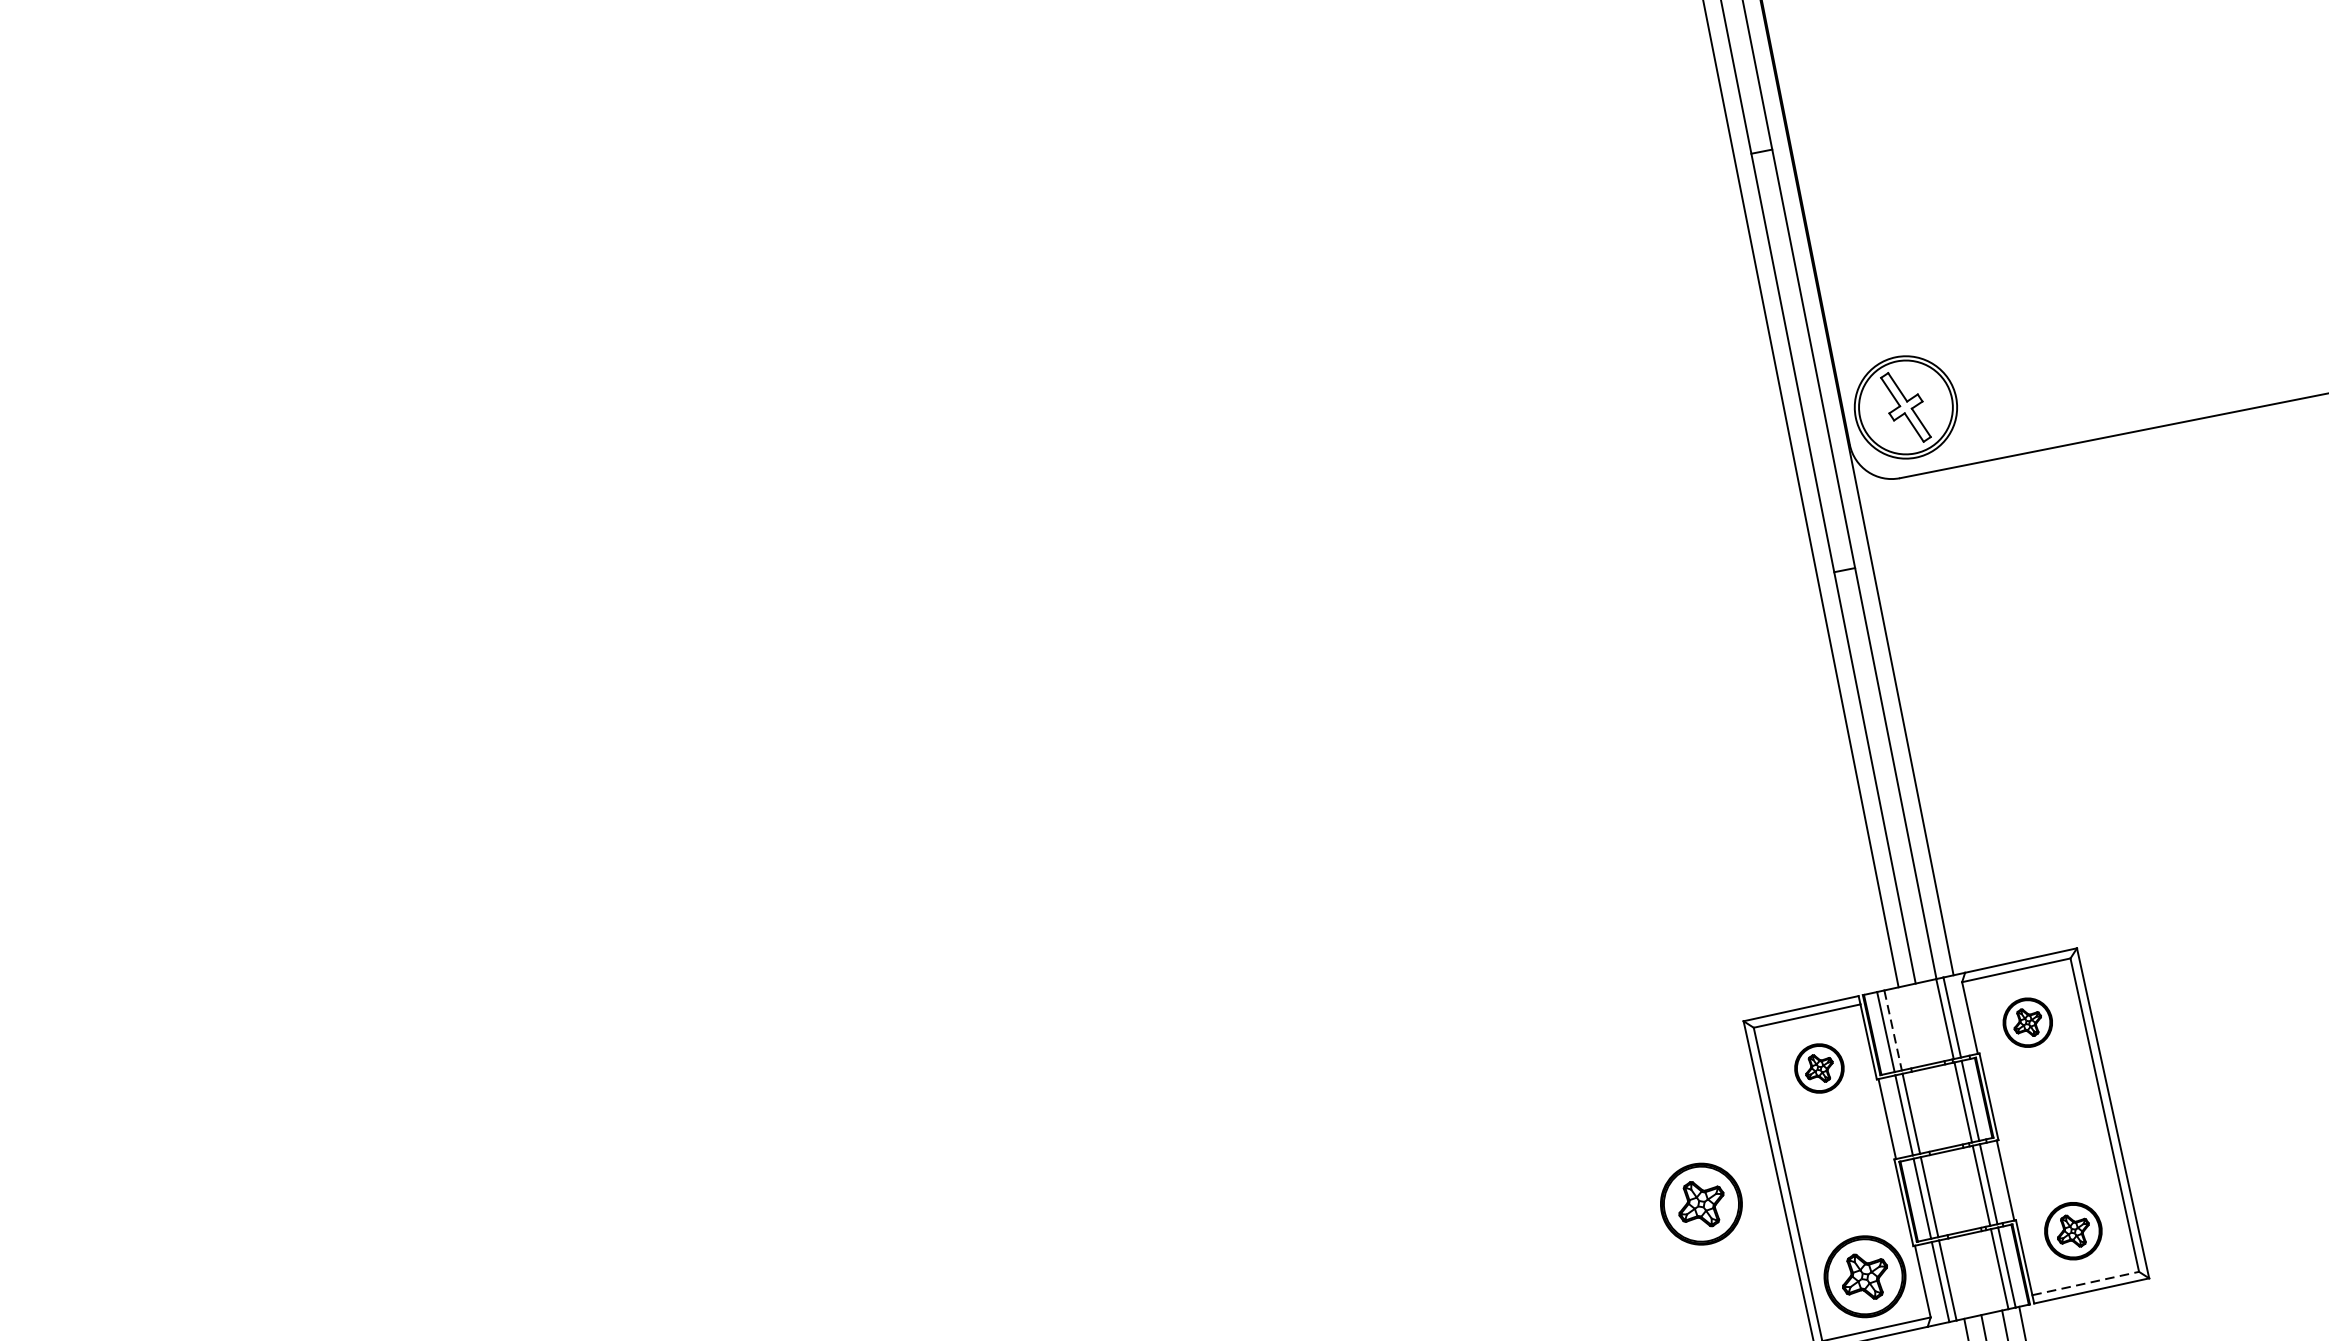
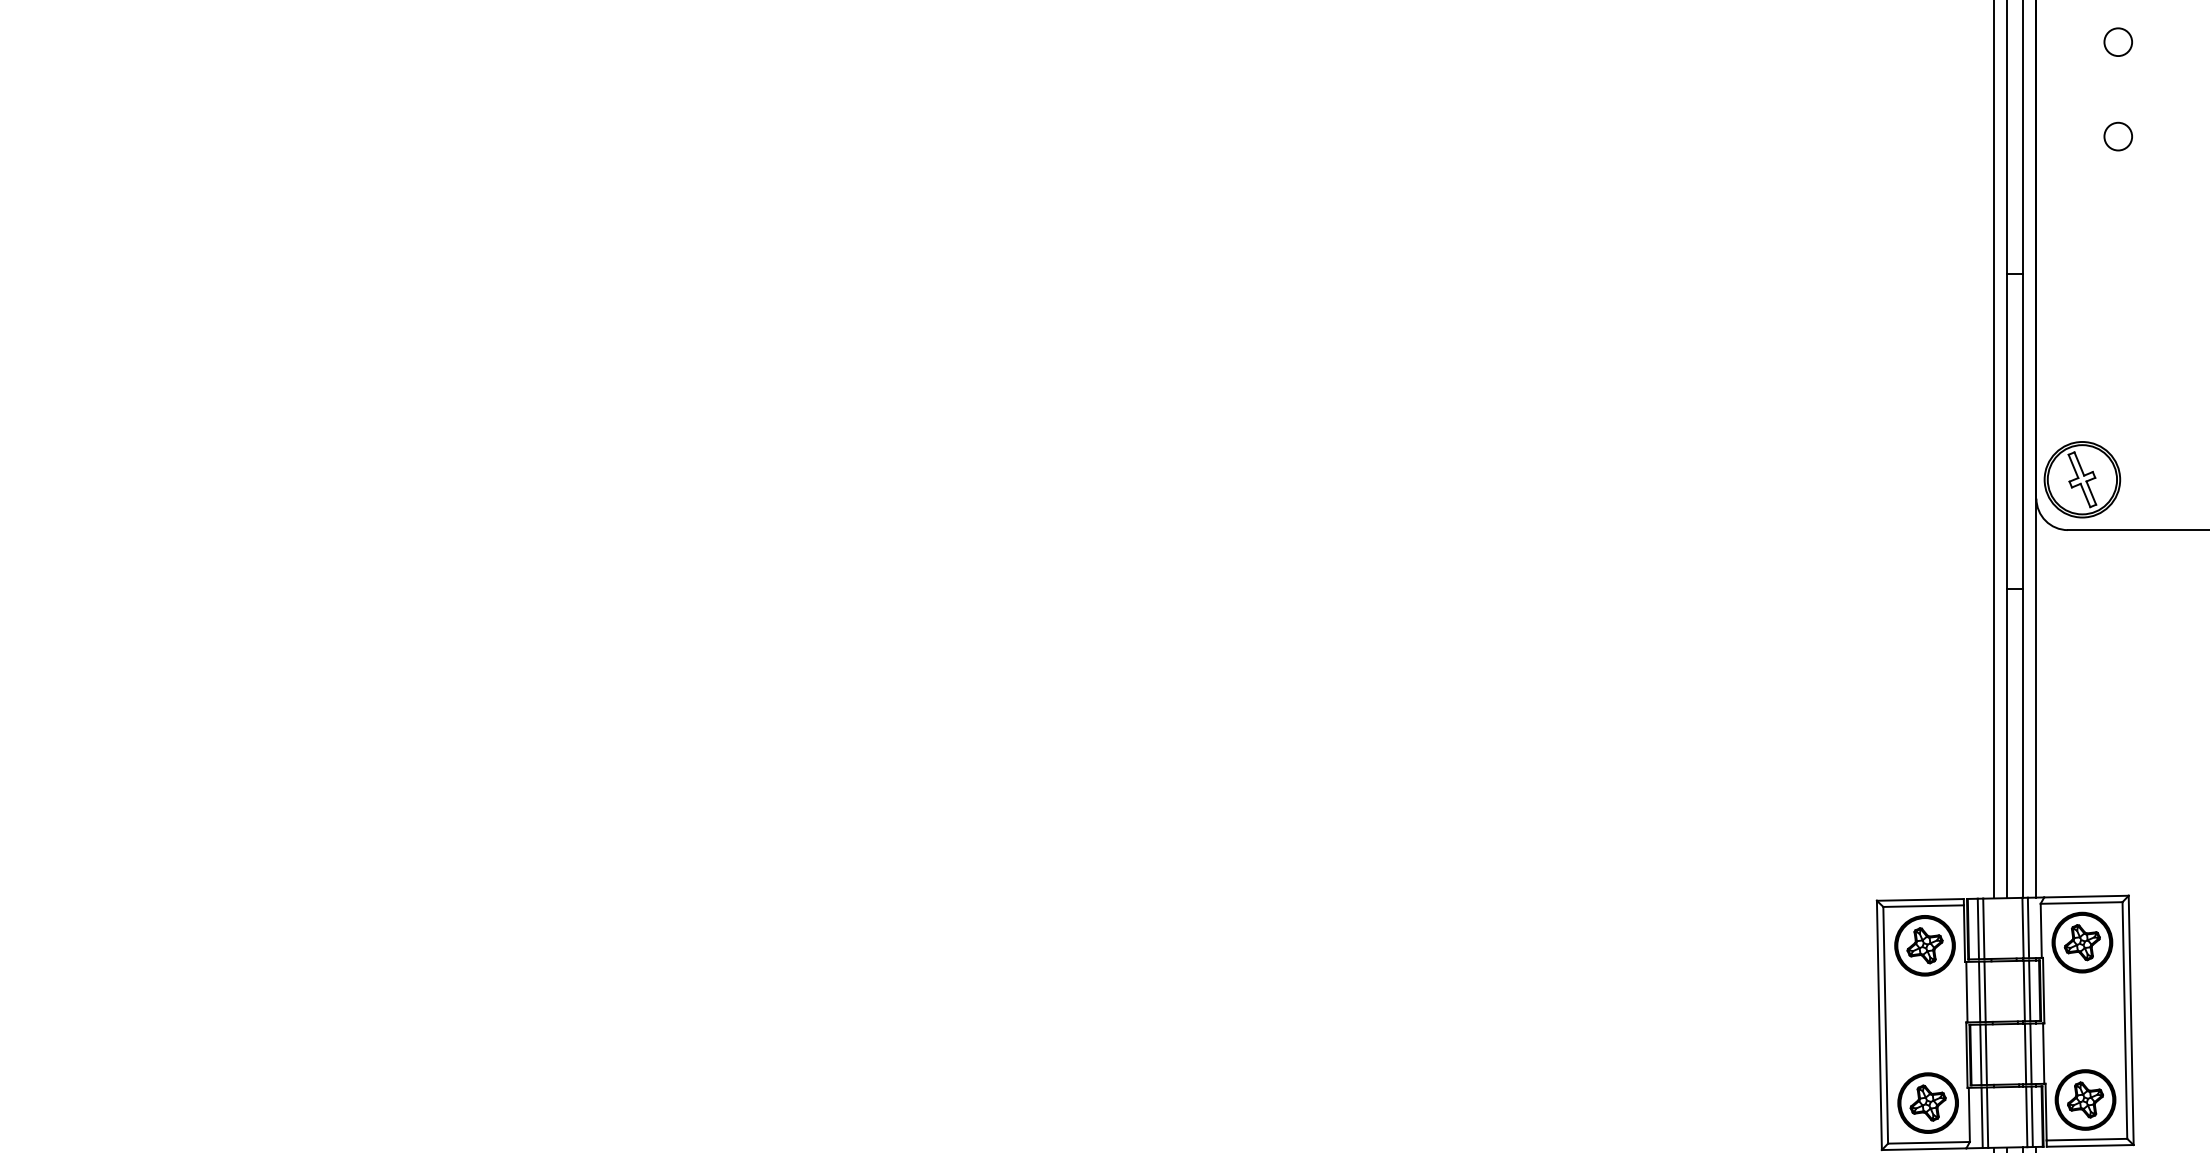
part: (2027, 1022) -> (2082, 942), size x1.67
line: (1892, 1031) -> (1983, 929), dashed -> solid
part: (1818, 1068) -> (1924, 945), size x1.67
part: (1700, 1203) -> (1819, 1026), removed
part: (2073, 1230) -> (2085, 1099), size x1.43
line: (2086, 1283) -> (2087, 1139), dashed -> solid

